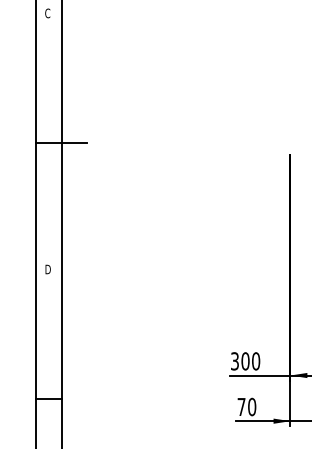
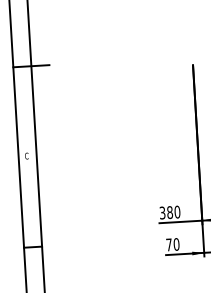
text: (47, 269) -> (26, 156), D -> C
text: (245, 361) -> (170, 212), 300 -> 380

